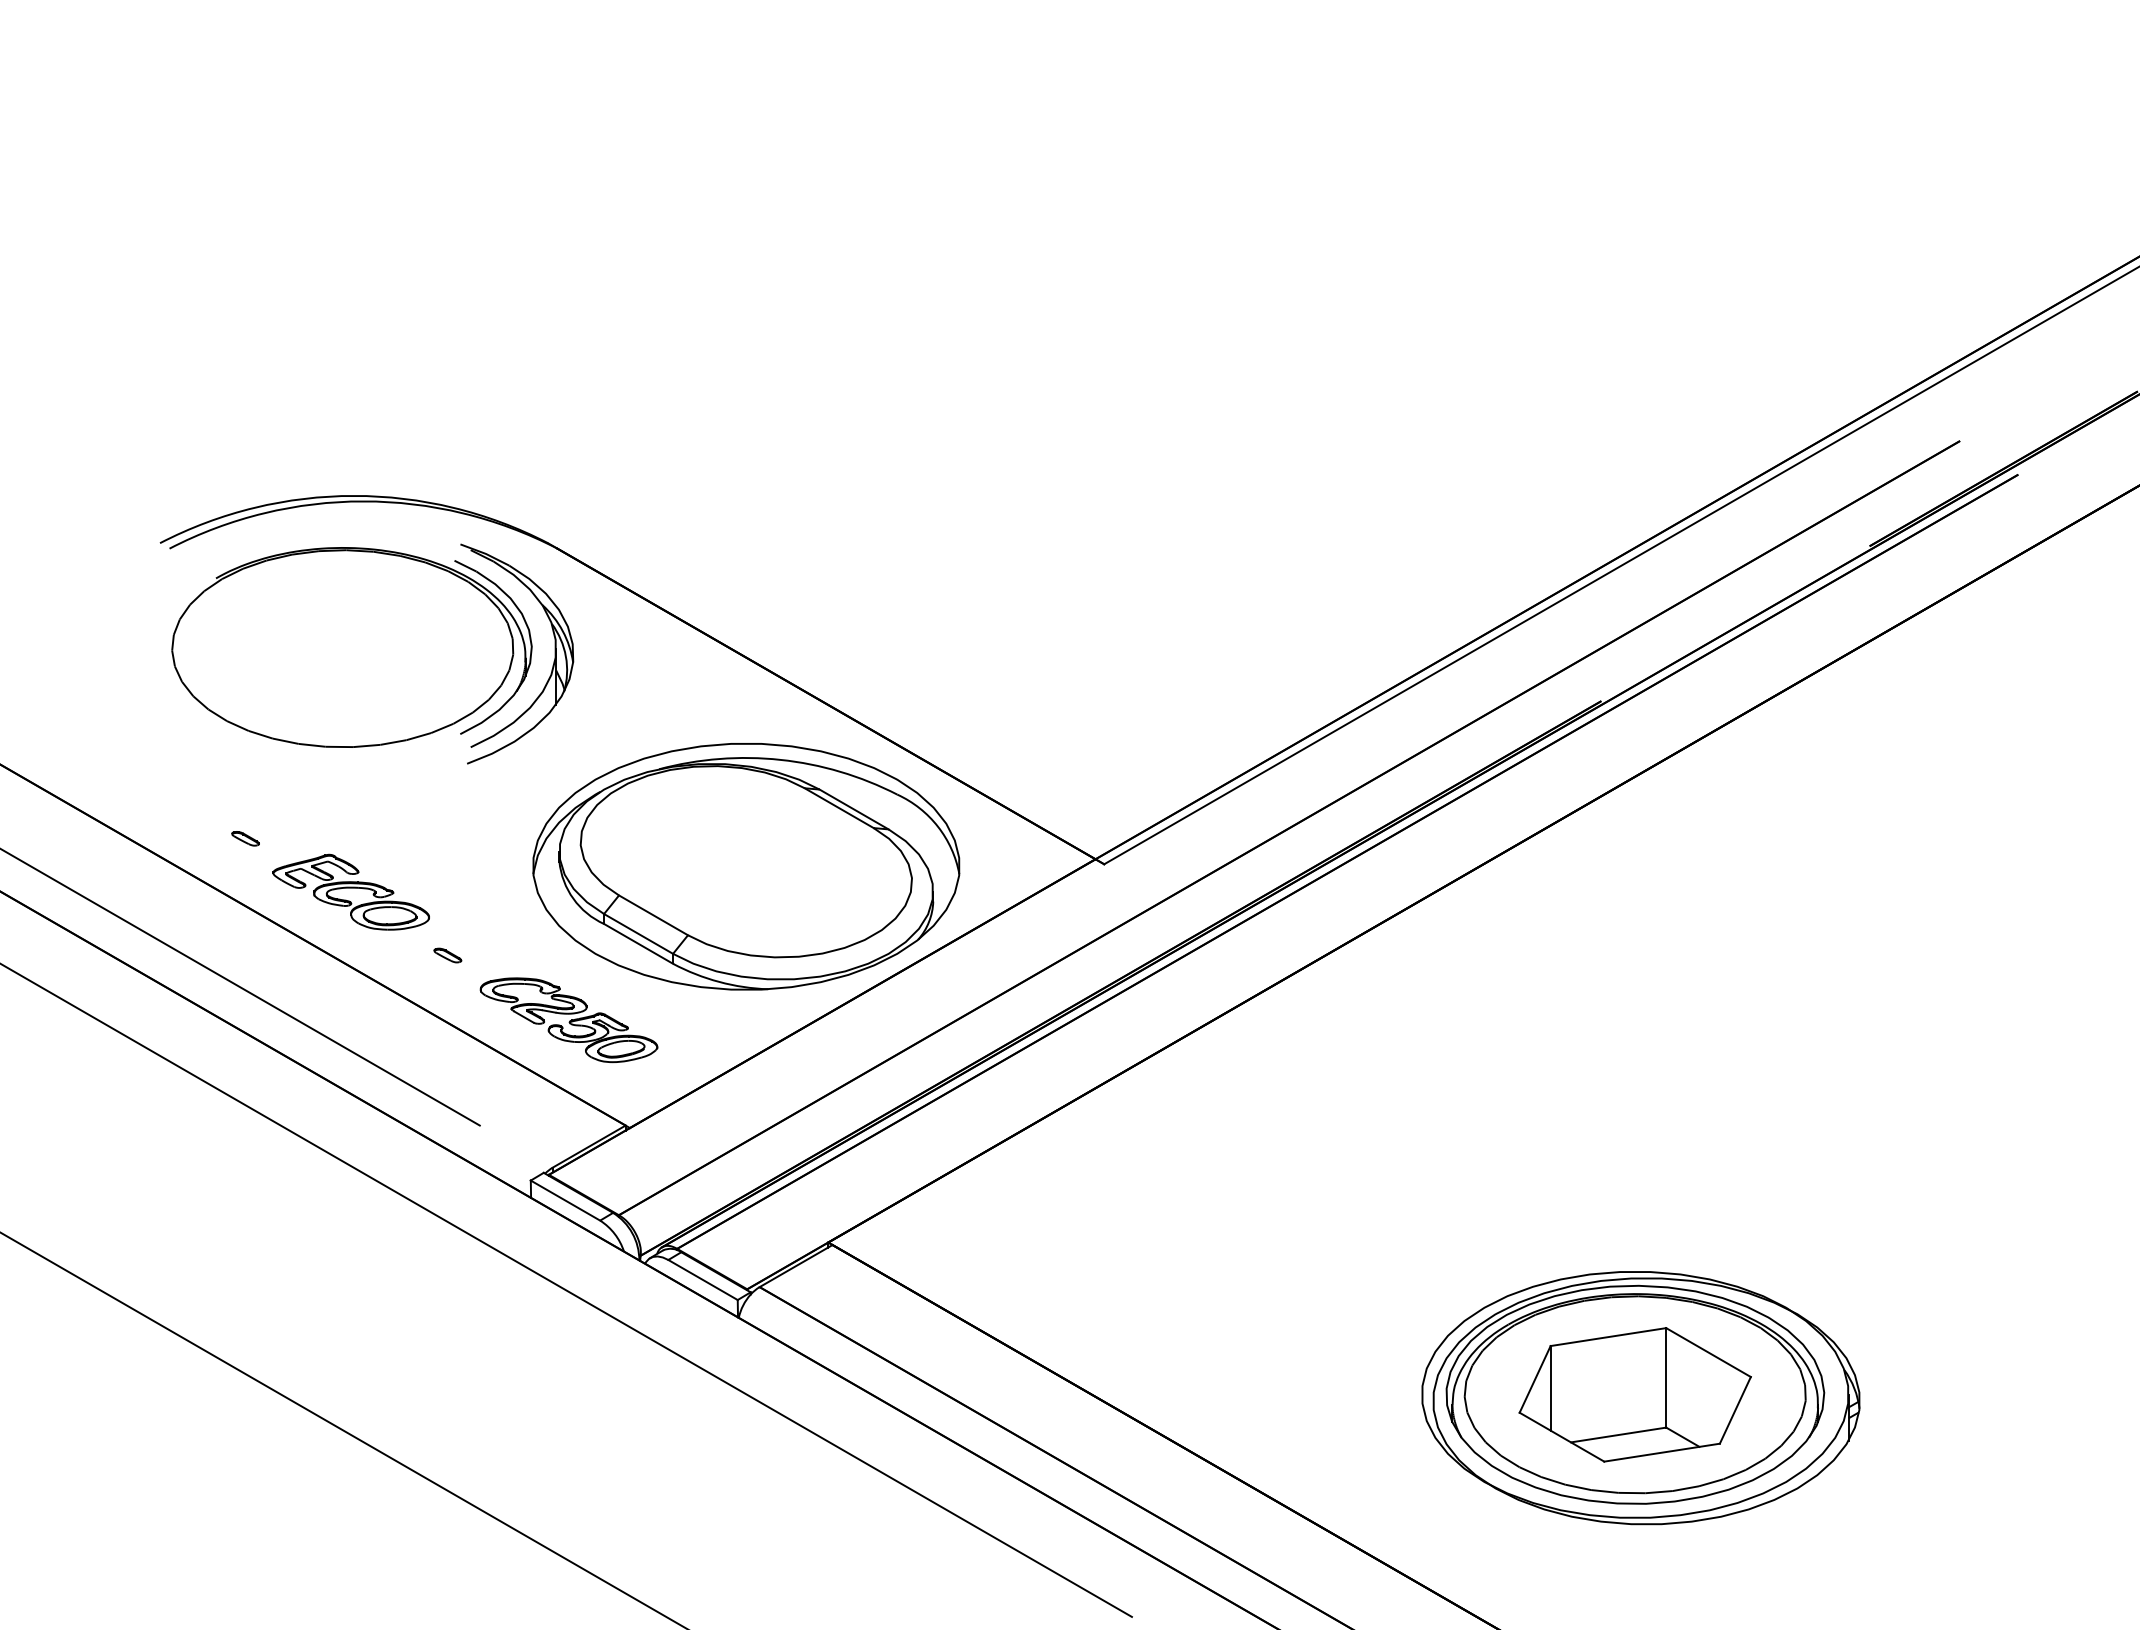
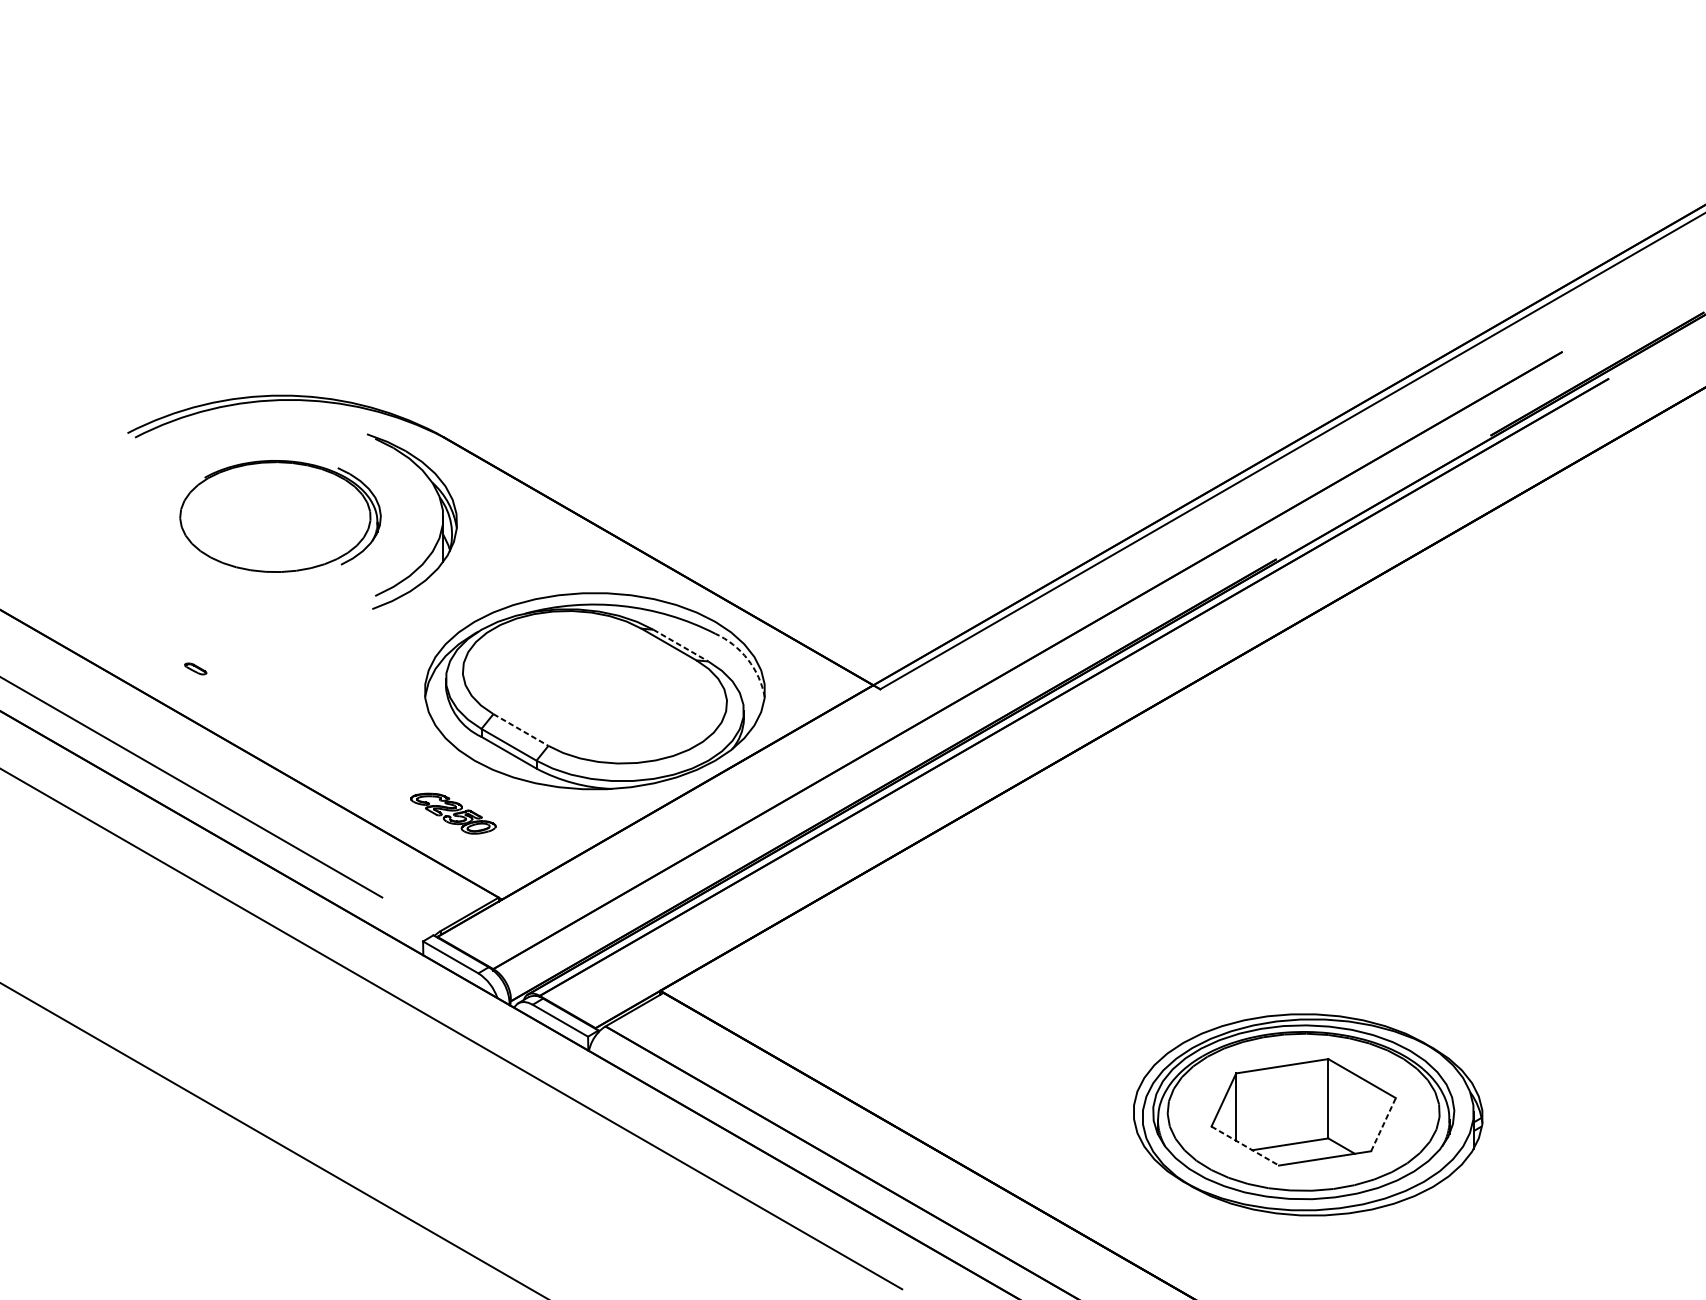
part: (351, 647) -> (280, 516), size x0.7
line: (854, 809) -> (681, 645), solid -> dashed
arc: (938, 826) -> (748, 659), solid -> dashed
part: (350, 891) -> (279, 710), removed
line: (653, 915) -> (520, 730), solid -> dashed
part: (447, 955) -> (356, 762), removed
part: (568, 1020) -> (453, 813), size x0.6
line: (1735, 1410) -> (1383, 1124), solid -> dashed
line: (1561, 1437) -> (1244, 1146), solid -> dashed

